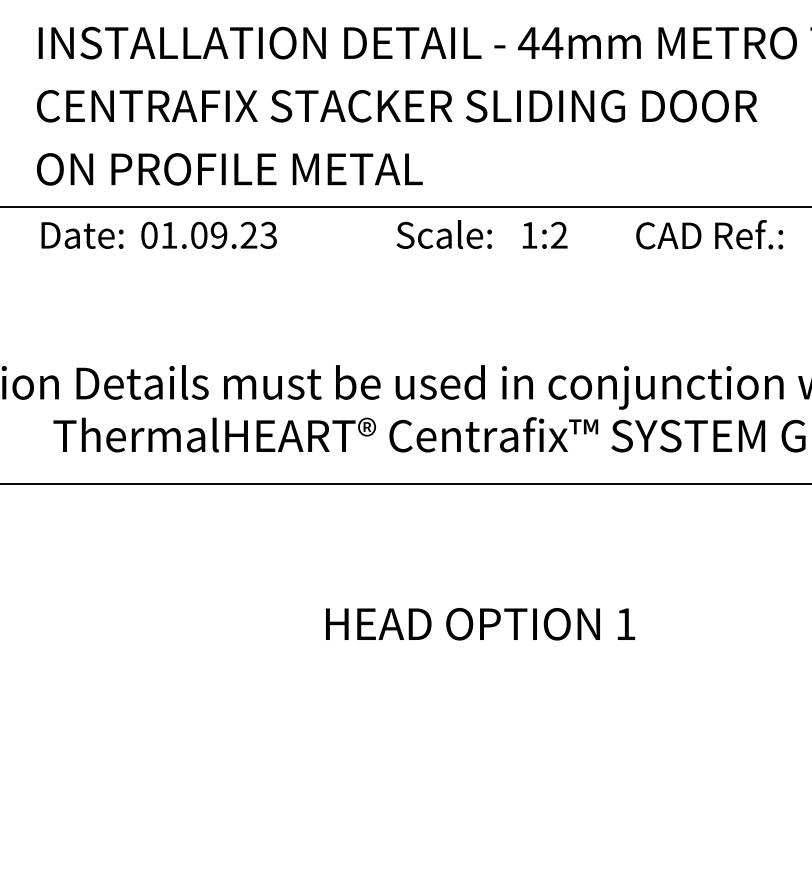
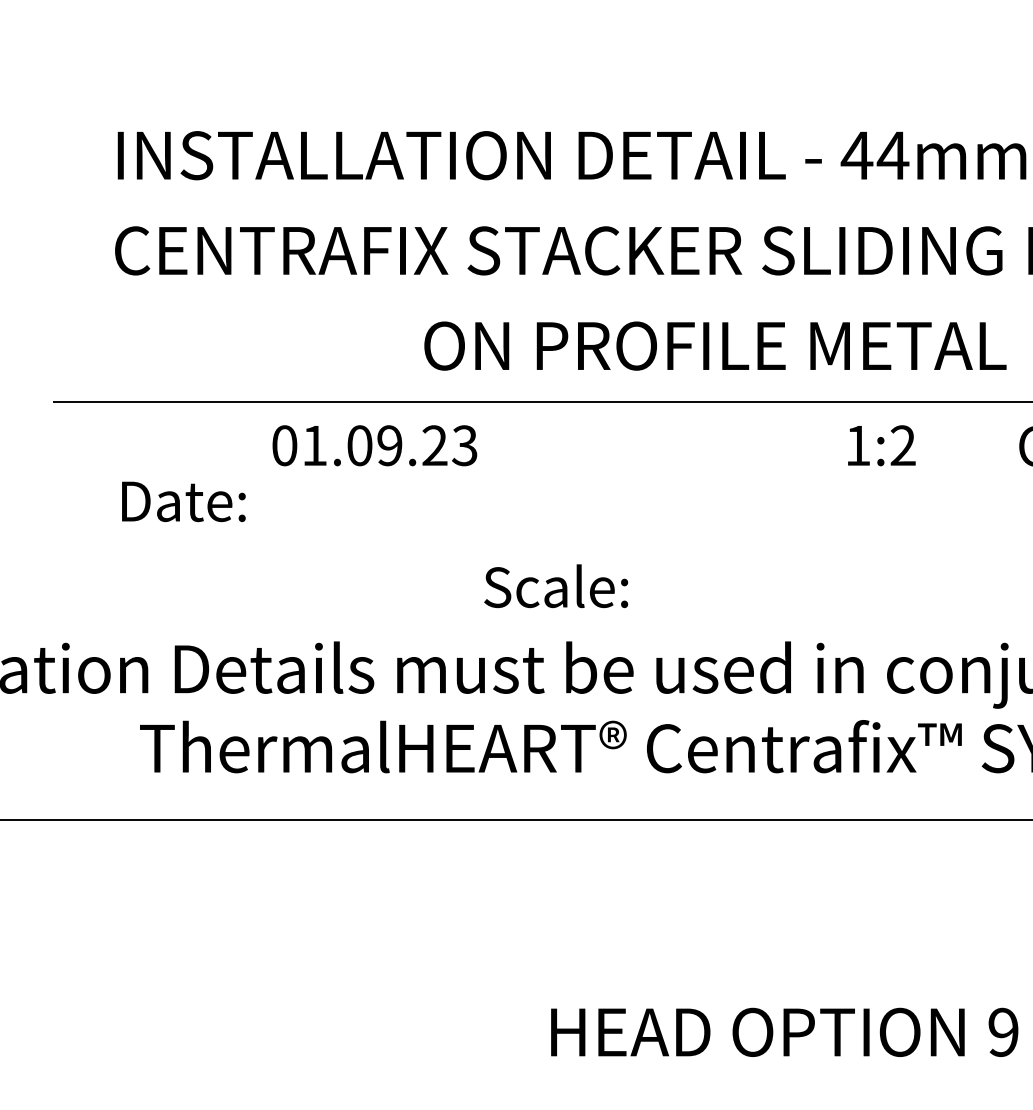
text: (229, 169) -> (714, 346), moved
text: (443, 234) -> (554, 586), moved
text: (82, 235) -> (183, 501), moved
text: (625, 624) -> (1003, 1032), 1 -> 9

